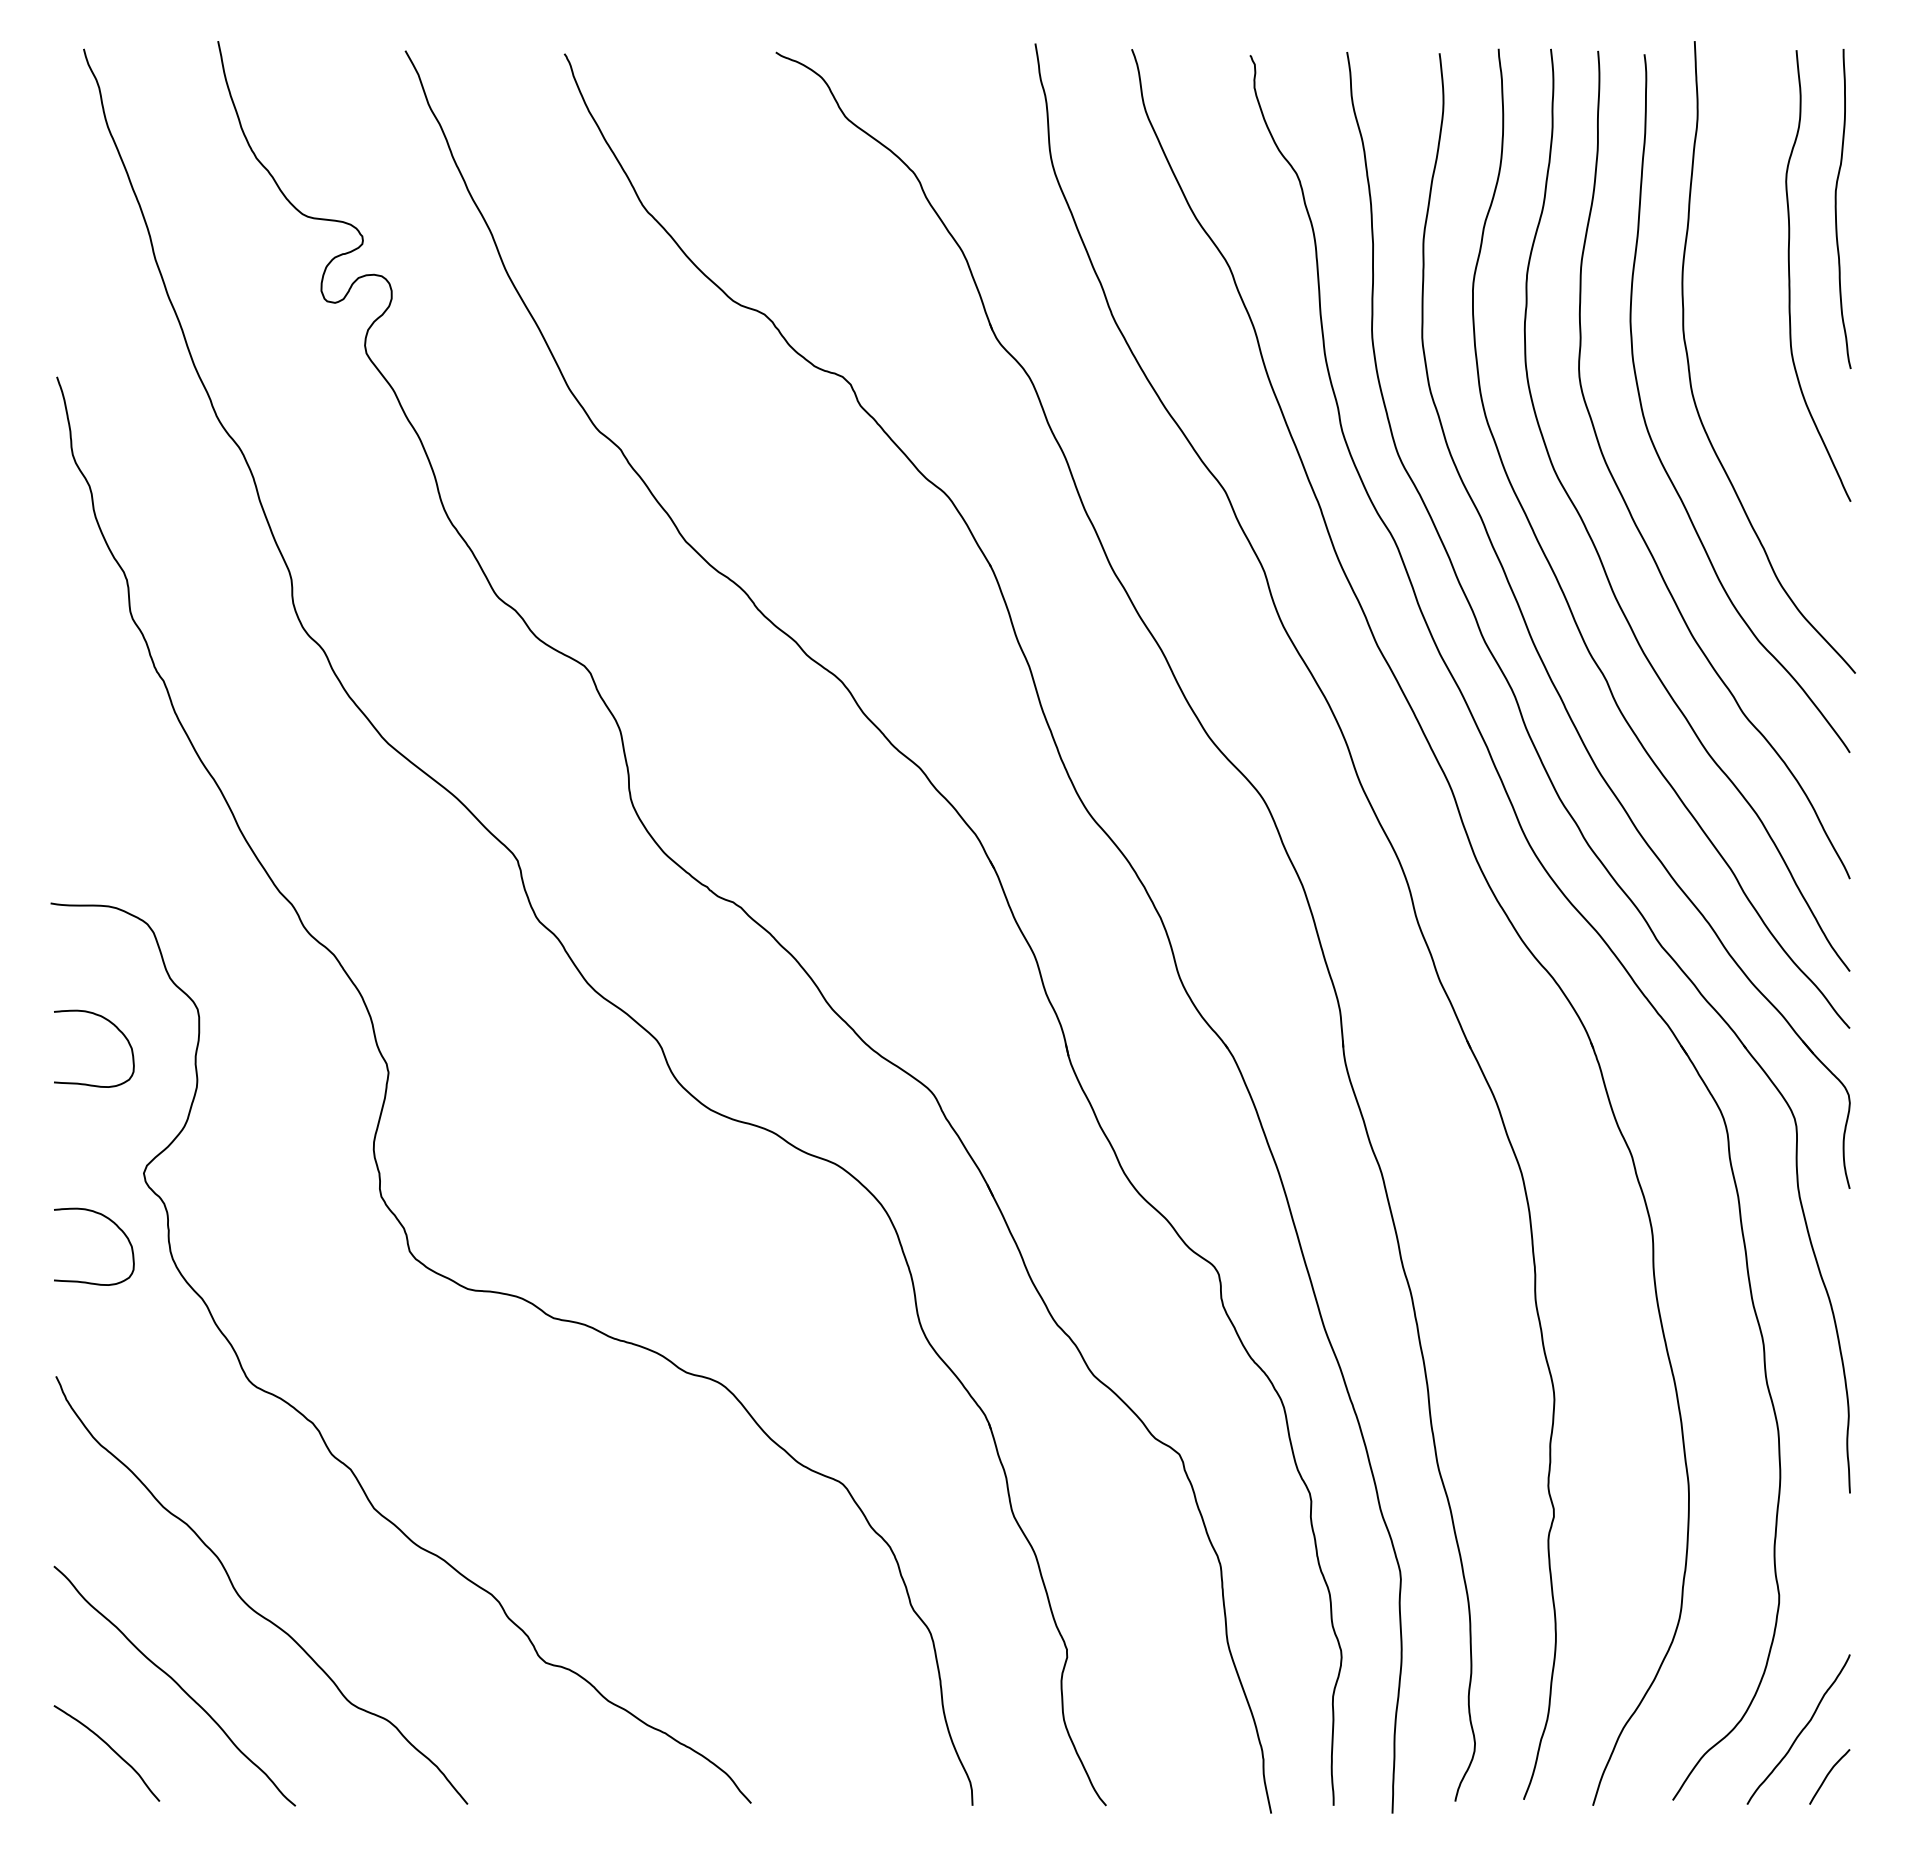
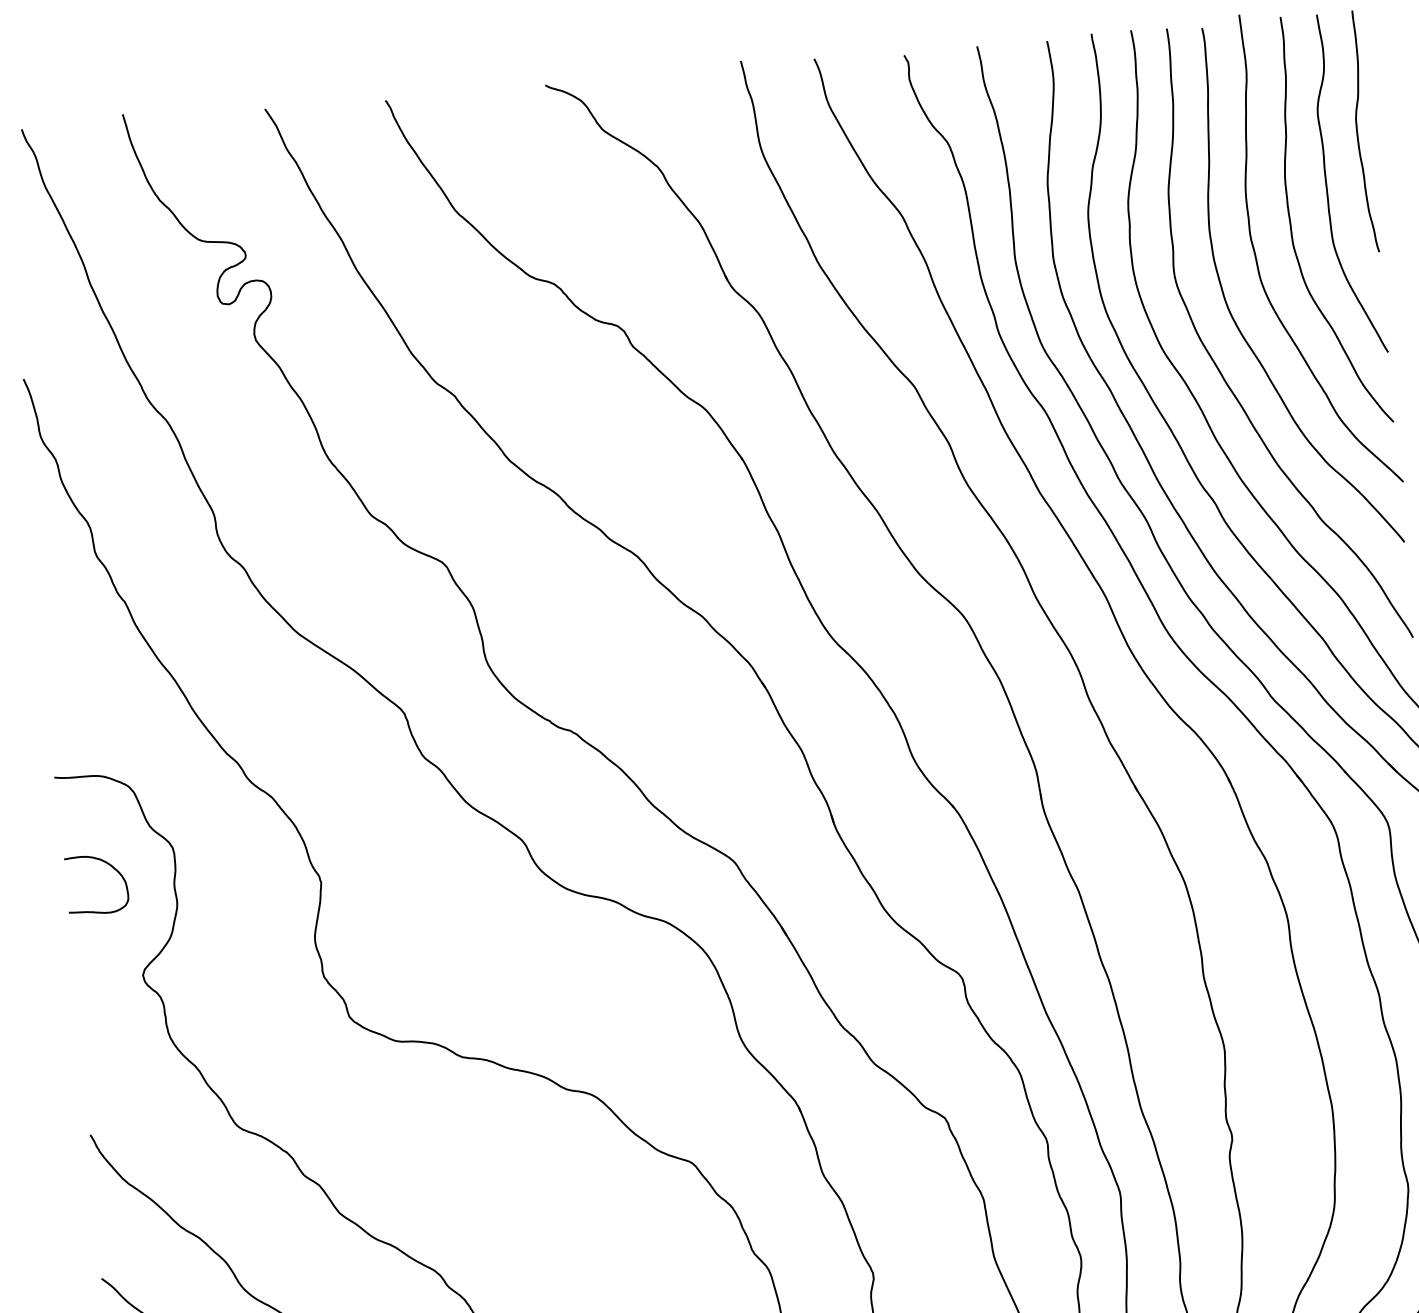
curve: (1738, 321) -> (1291, 223), added
curve: (110, 1221) -> (121, 1014), removed

